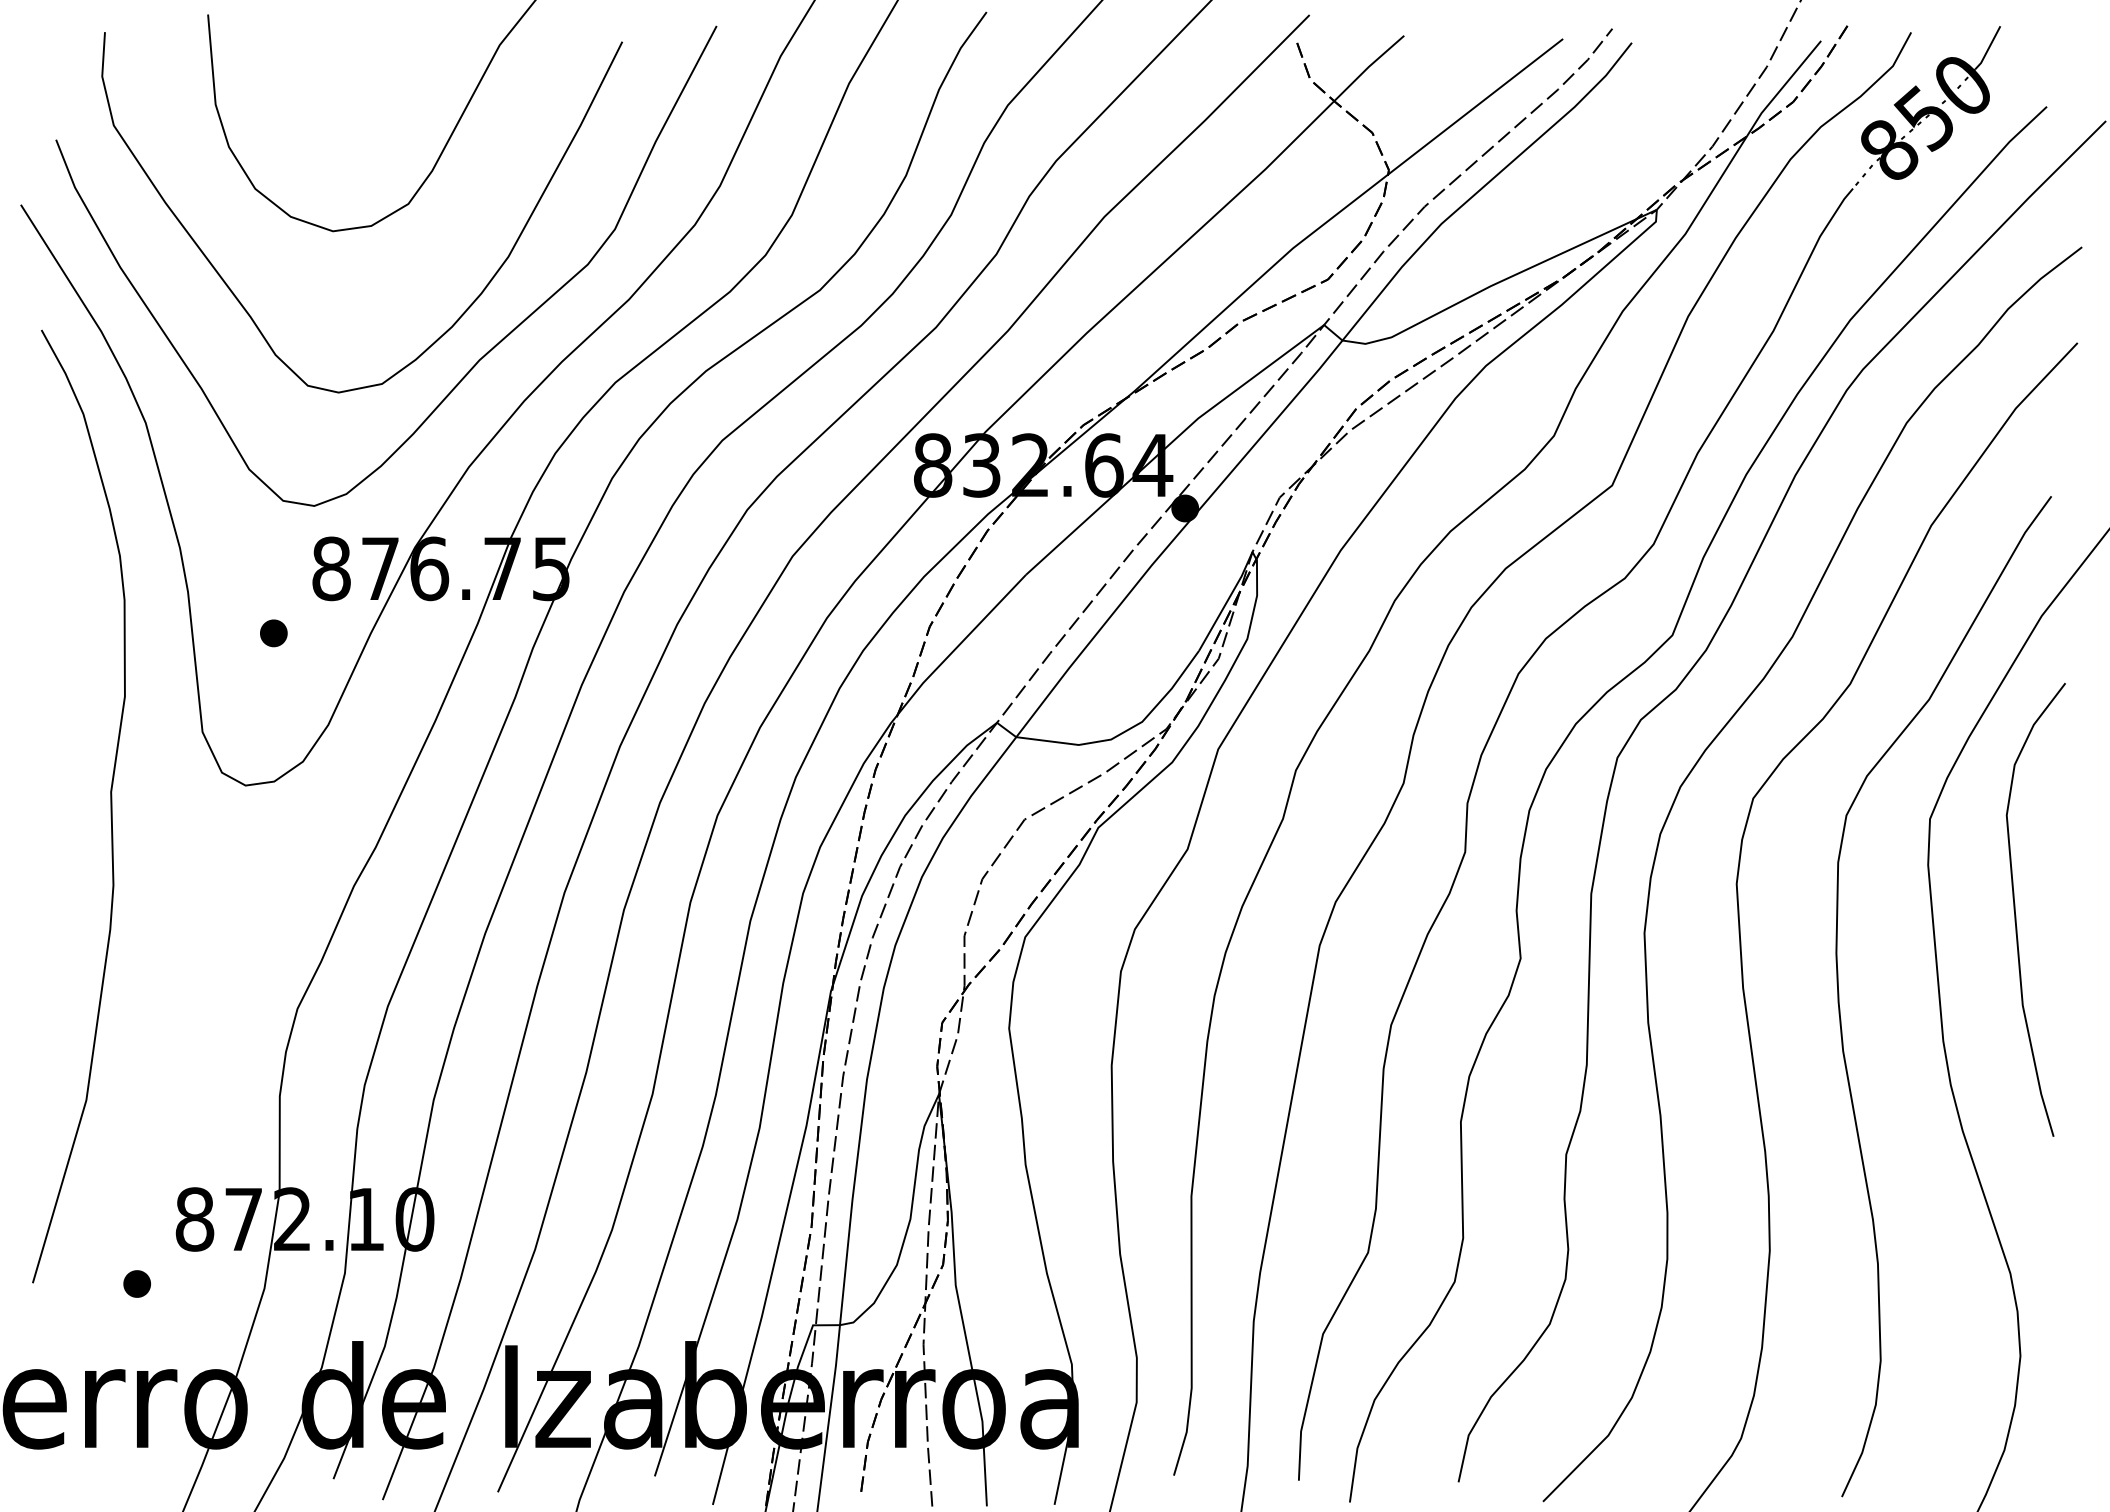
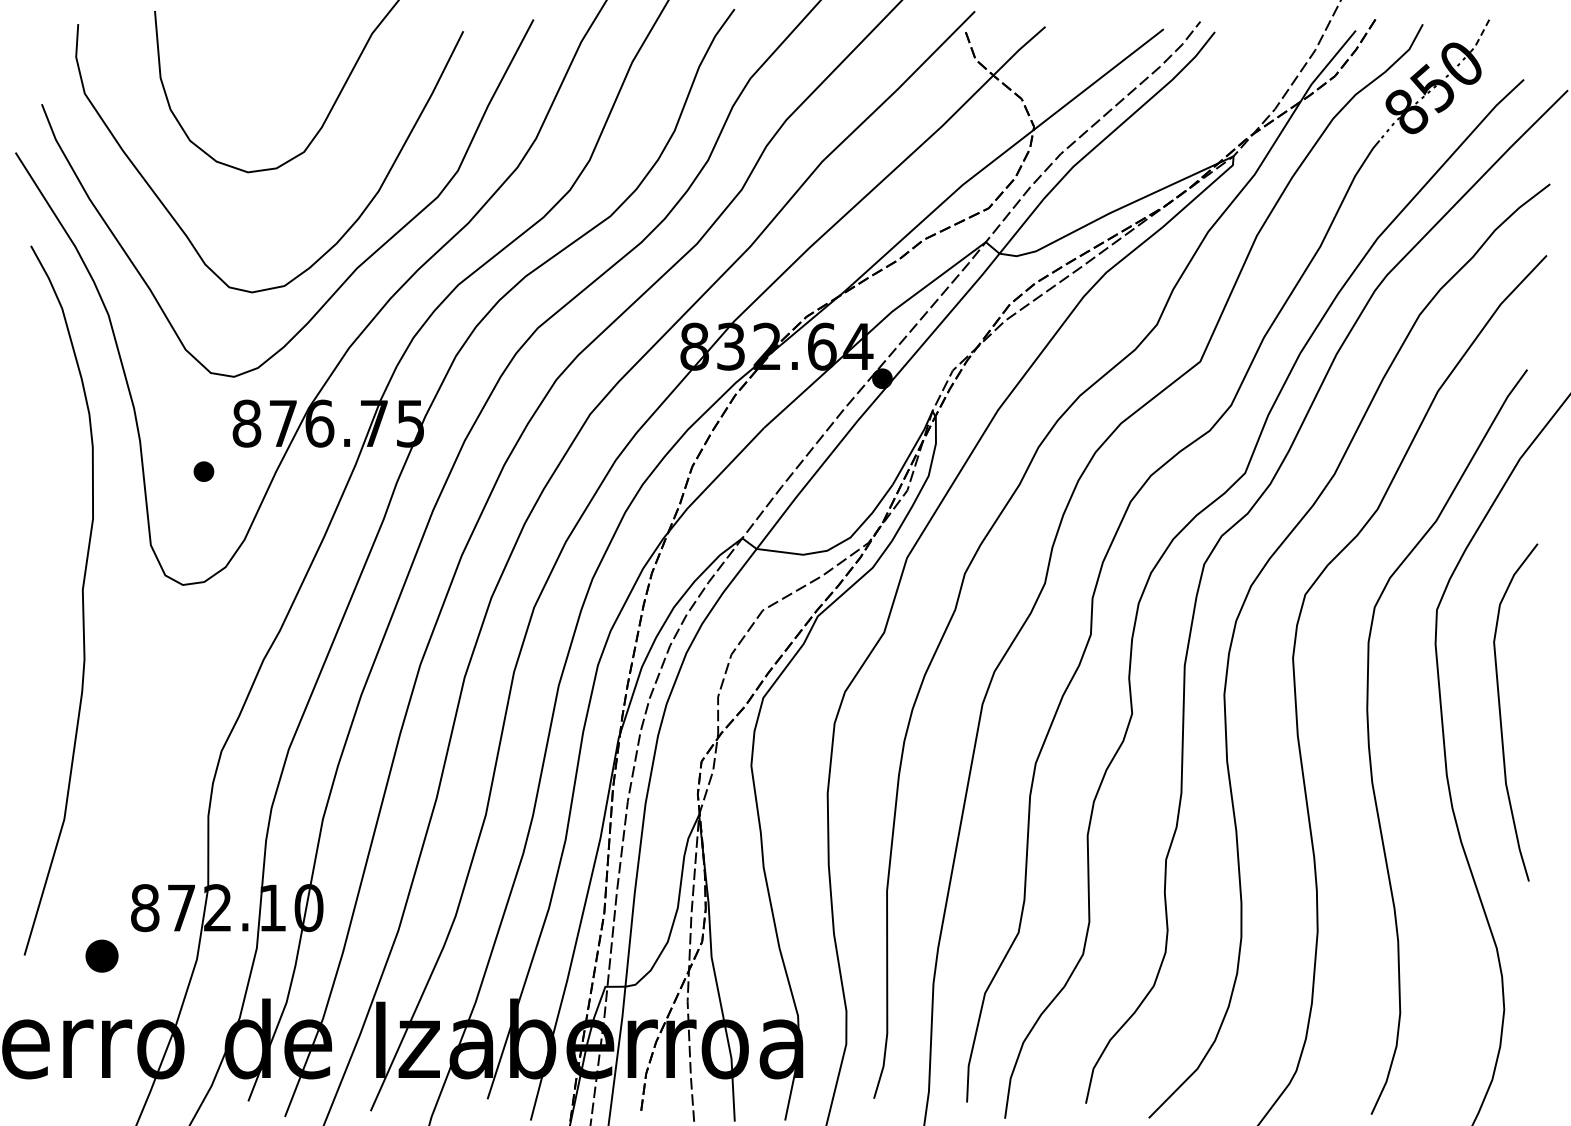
line: (1988, 48) -> (1480, 36), solid -> dashed
curve: (2016, 912) -> (1501, 714), moved
part: (137, 1283) -> (102, 955), size x1.6

